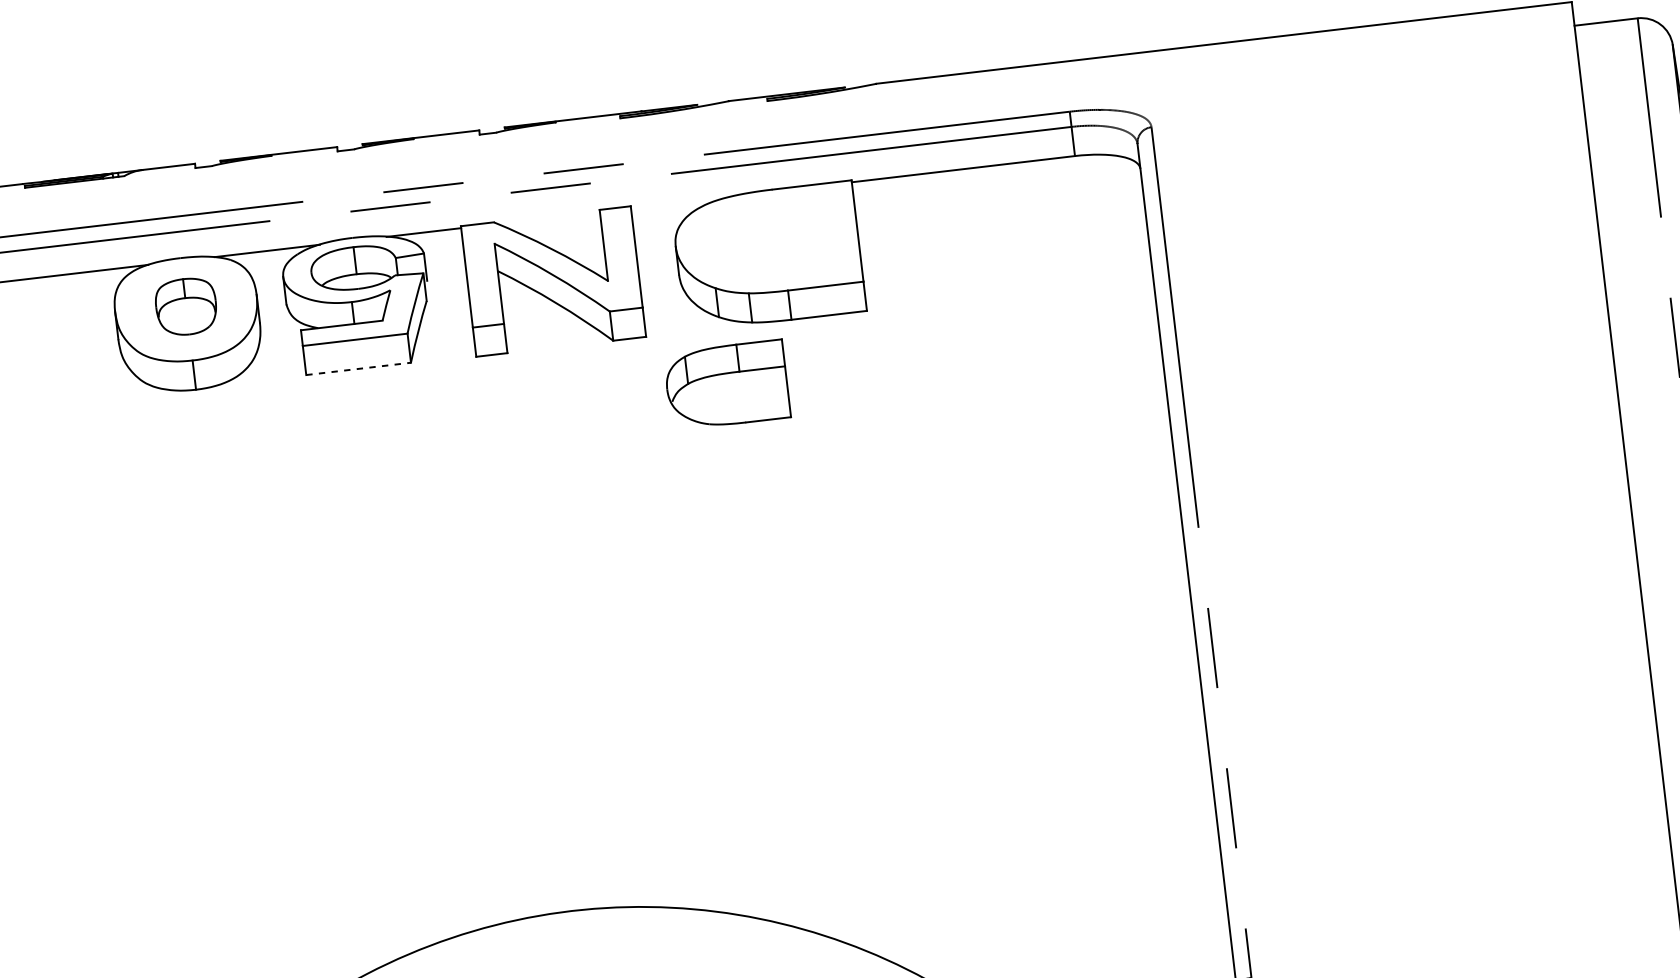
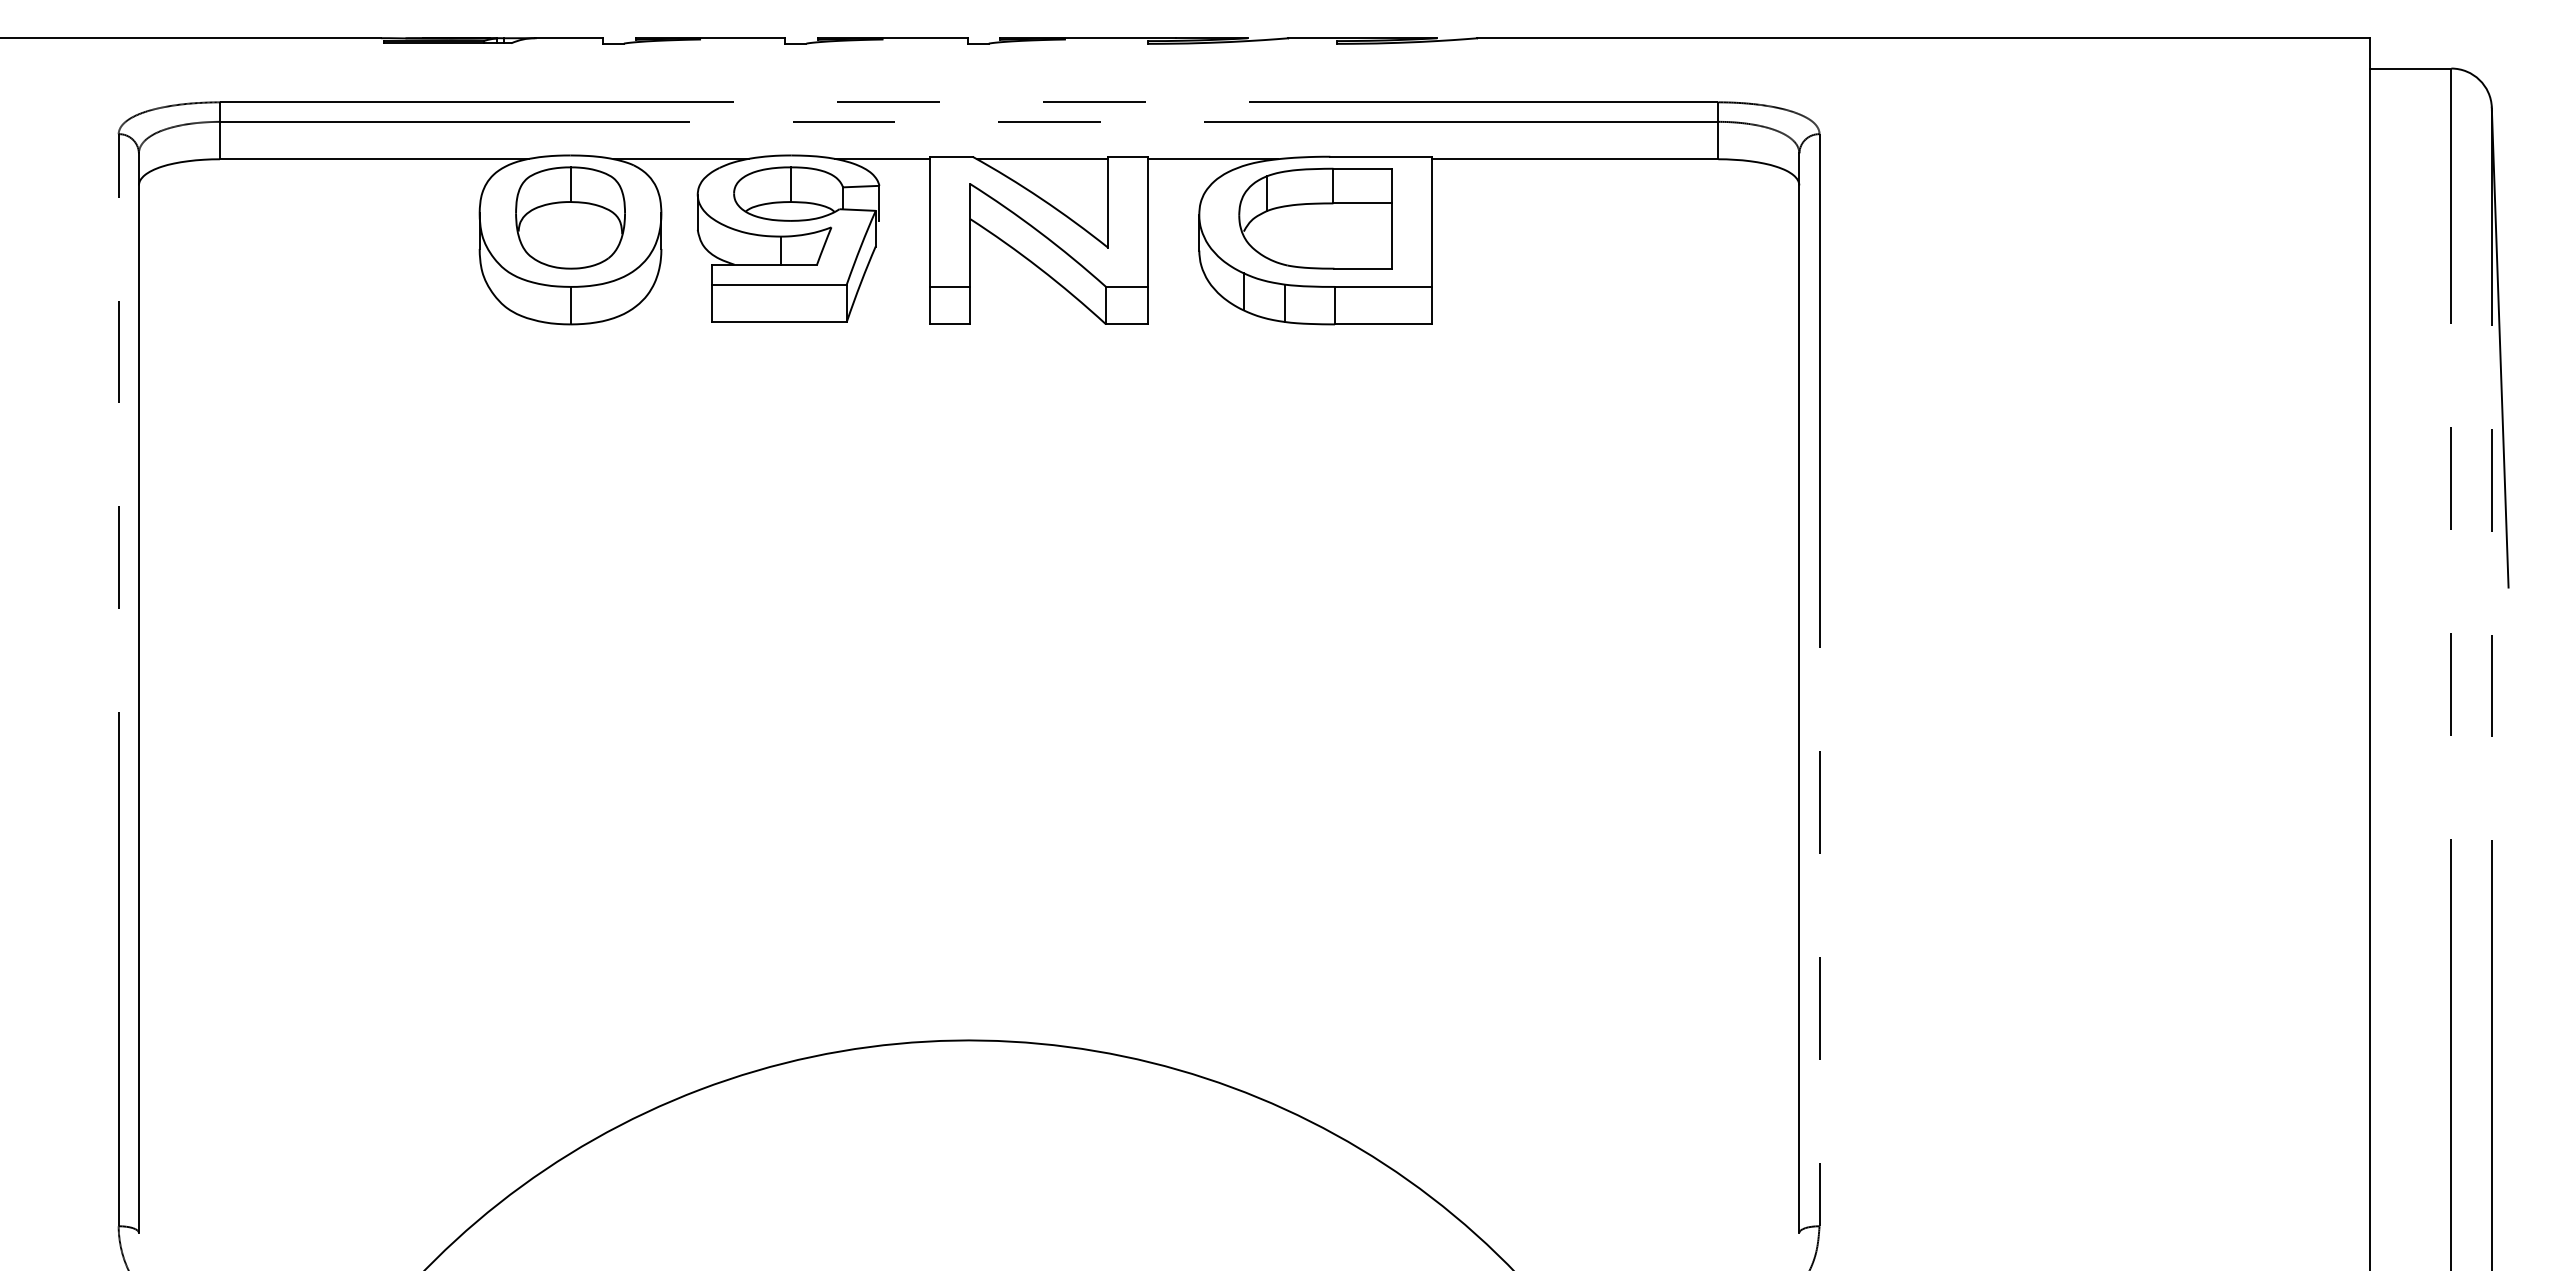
line: (681, 202) -> (1212, 159), added
line: (548, 218) -> (1042, 159), added
part: (186, 306) -> (570, 217), size x1.43
line: (359, 369) -> (780, 322), dashed -> solid
part: (726, 385) -> (1315, 218), moved

